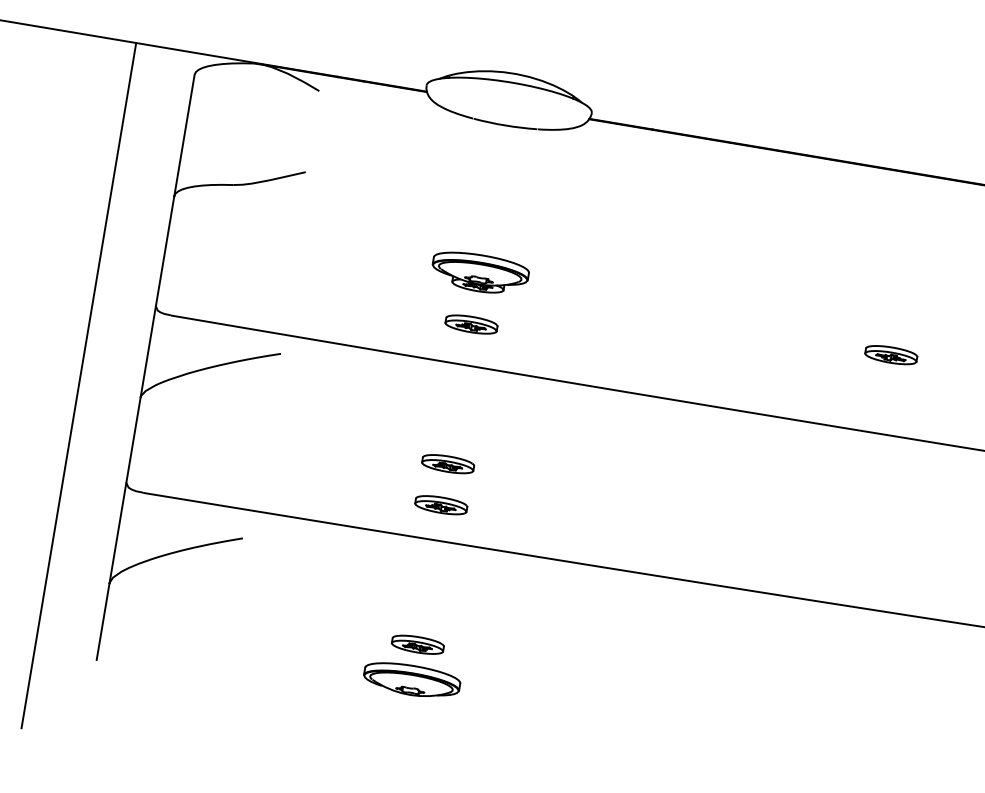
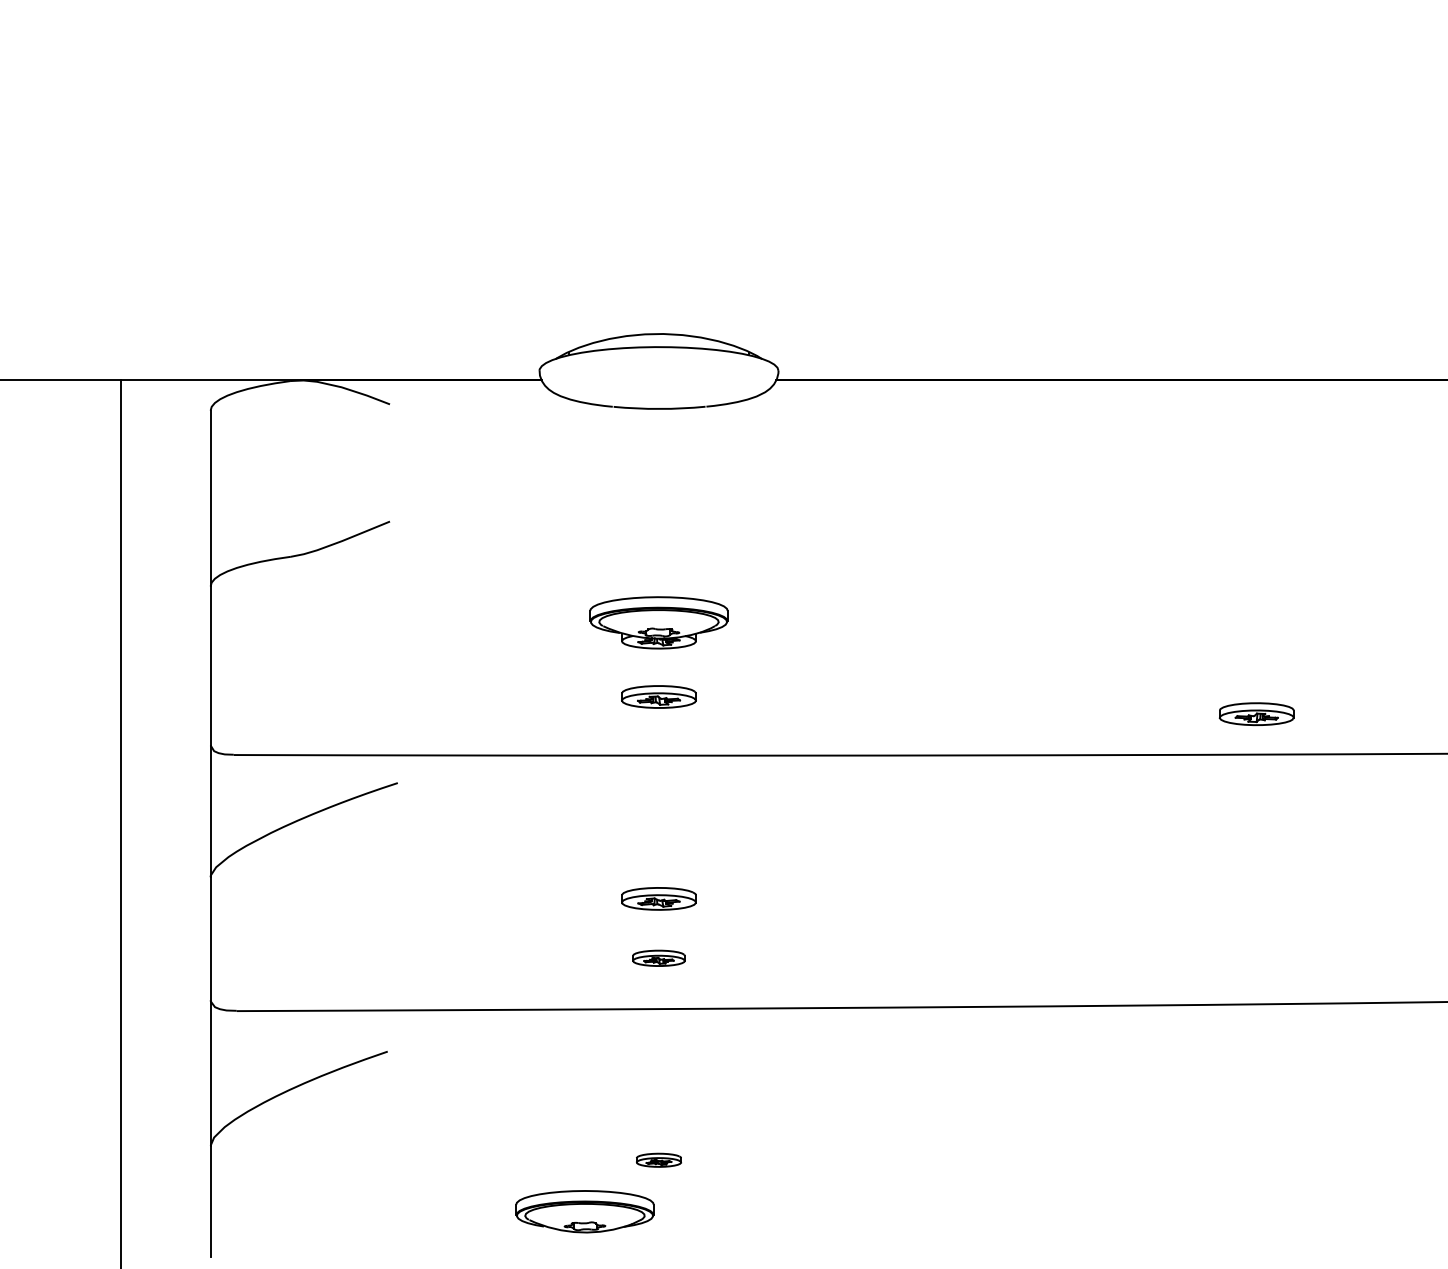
part: (891, 354) -> (1256, 713), moved
part: (440, 505) -> (658, 958), size x0.7
part: (417, 644) -> (658, 1160), size x0.6
part: (411, 680) -> (584, 1211), moved

